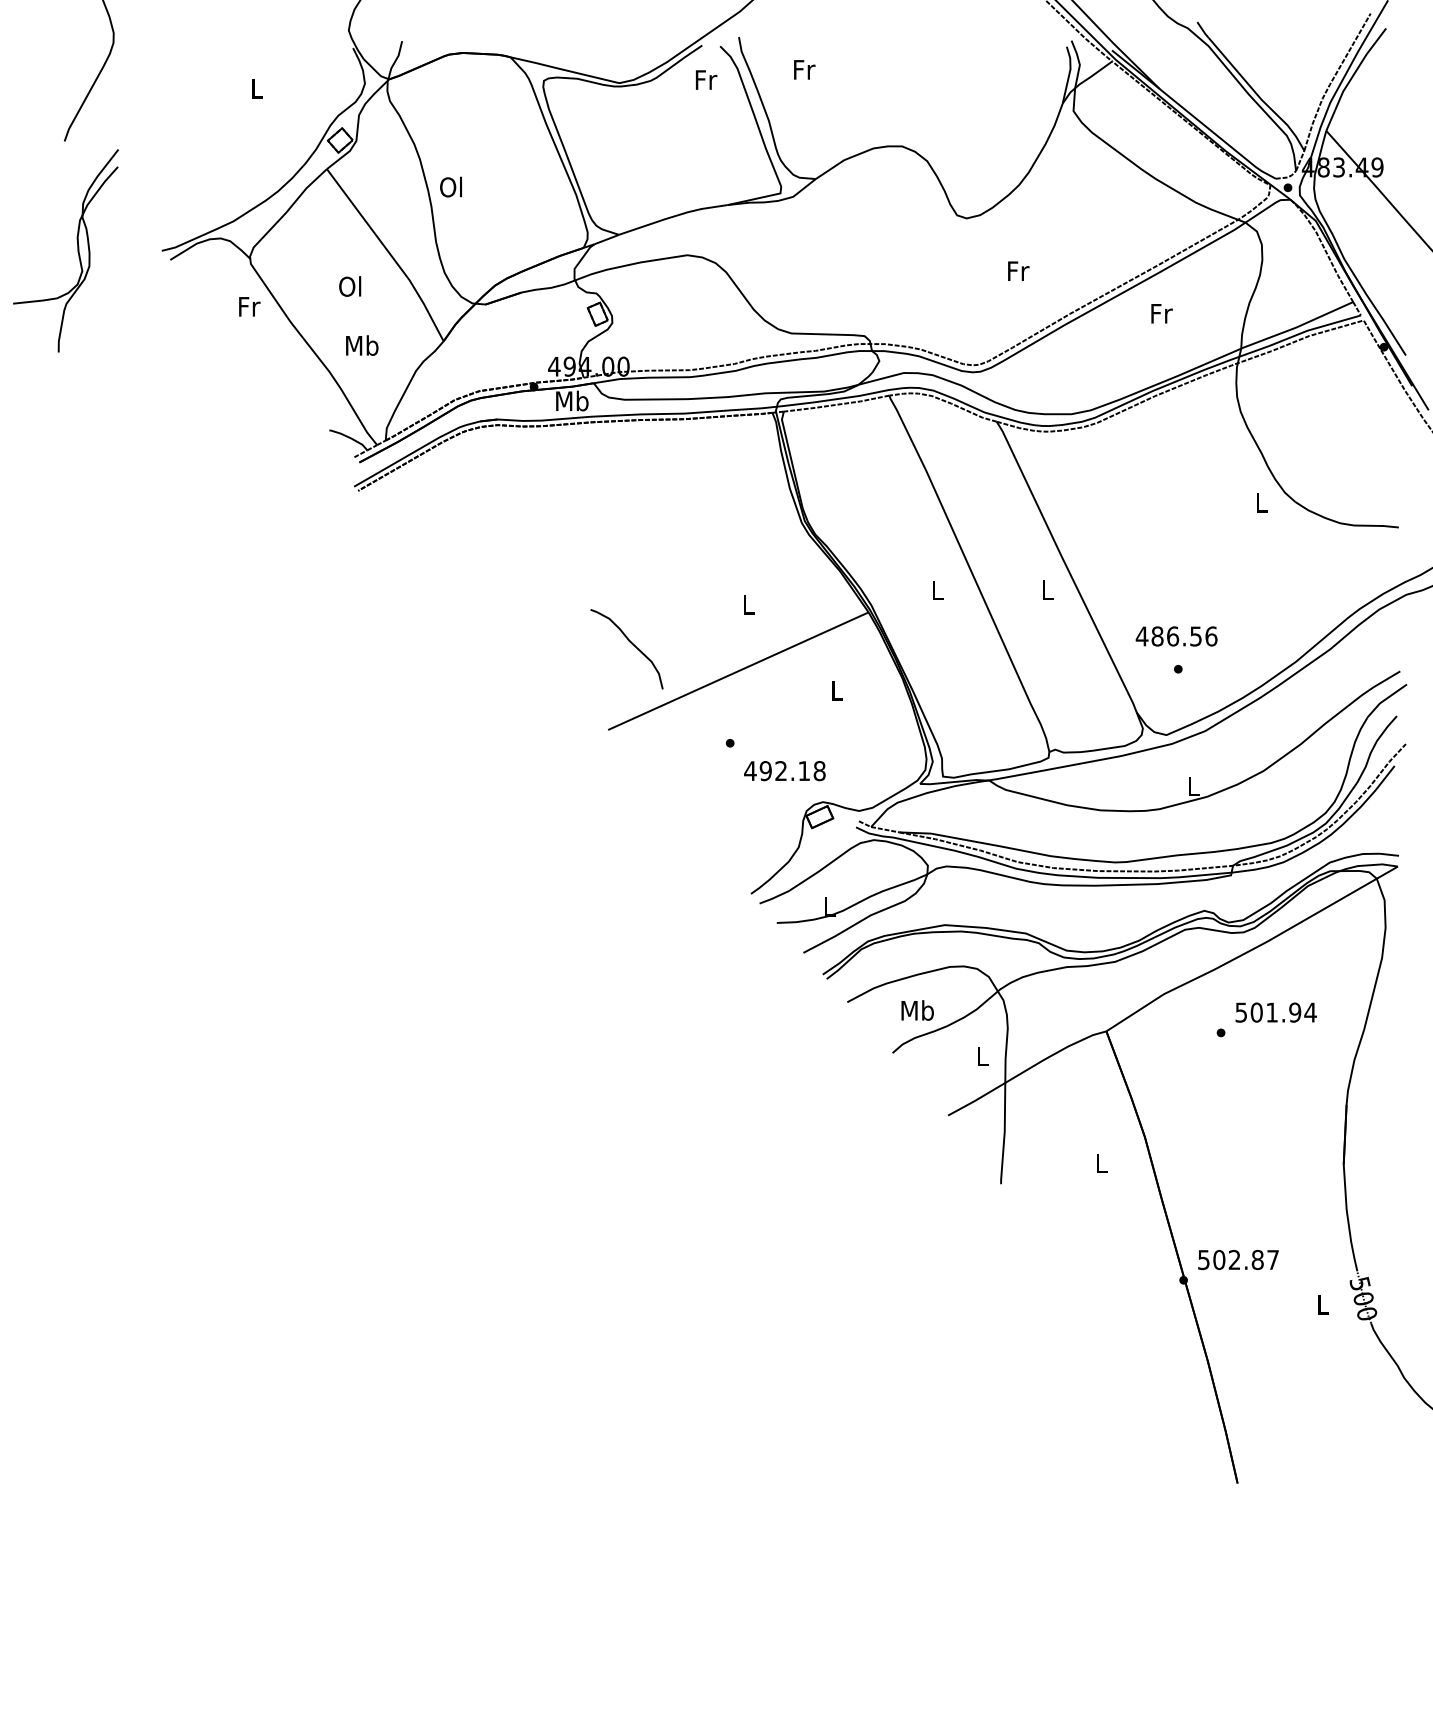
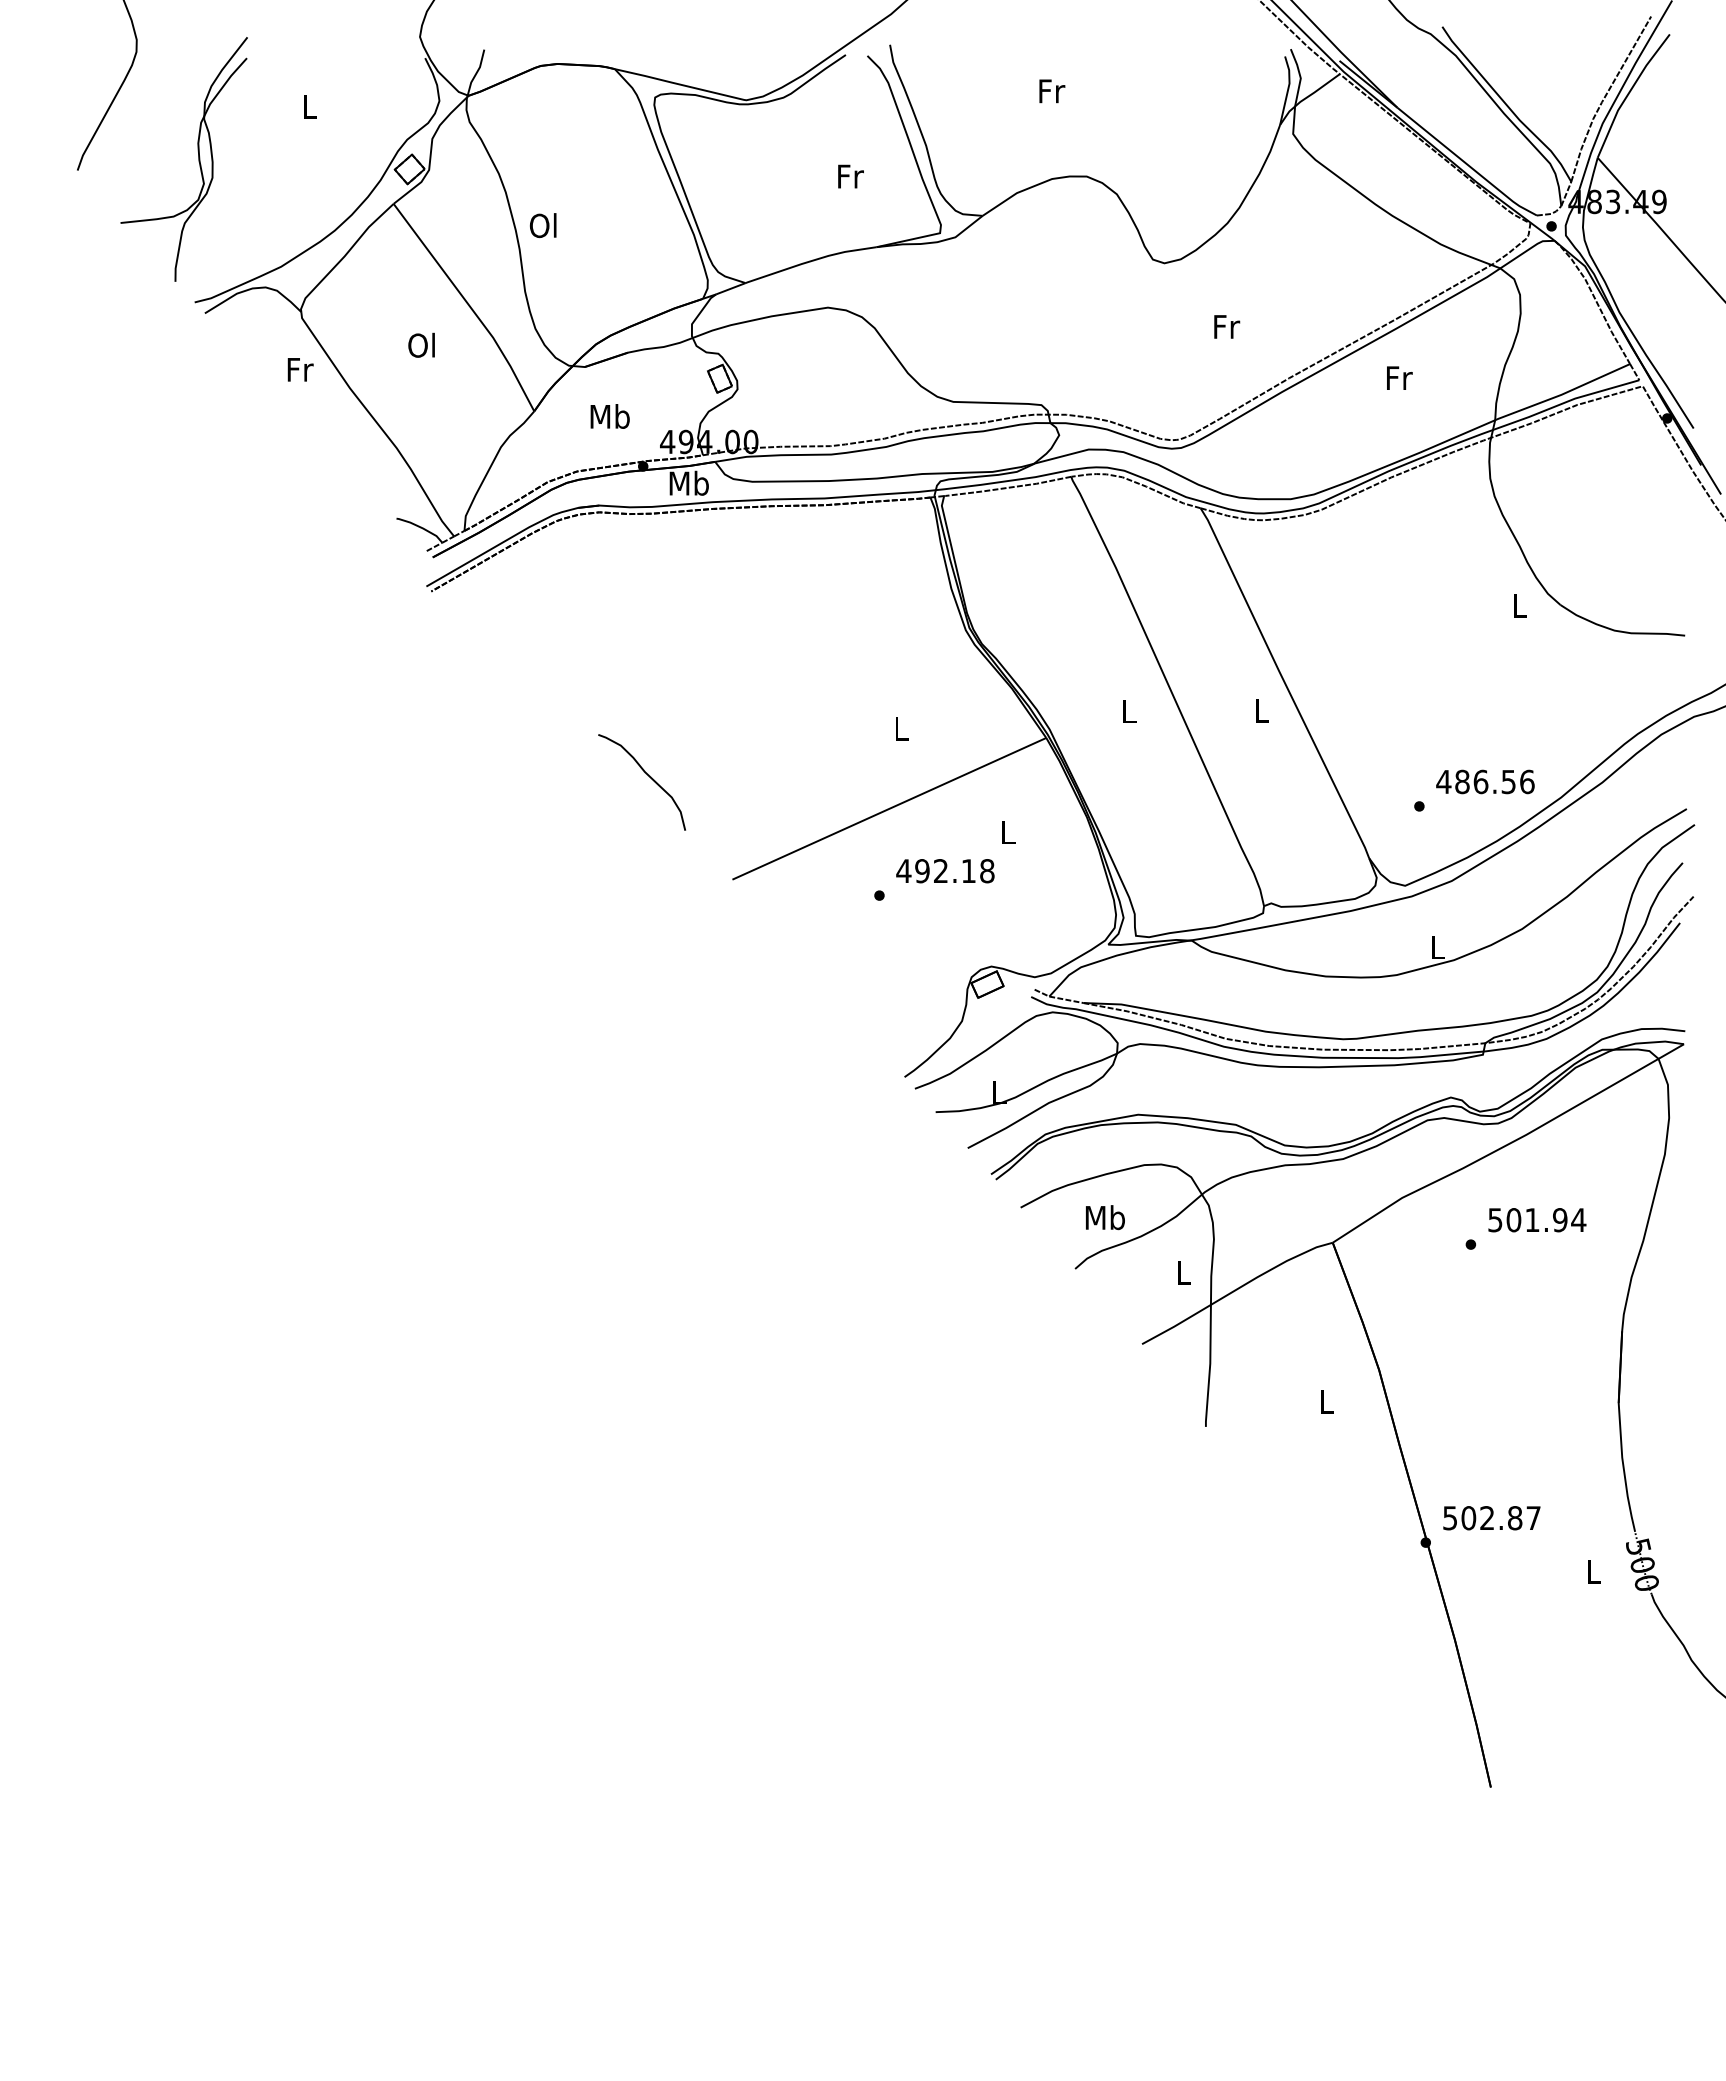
text: (804, 70) -> (1052, 91), moved
text: (706, 79) -> (850, 176), moved
part: (77, 250) -> (198, 159), moved
text: (361, 345) -> (609, 416), moved
text: (1176, 636) -> (1485, 781), moved
curve: (632, 644) -> (648, 776), moved
text: (784, 771) -> (945, 871), moved

